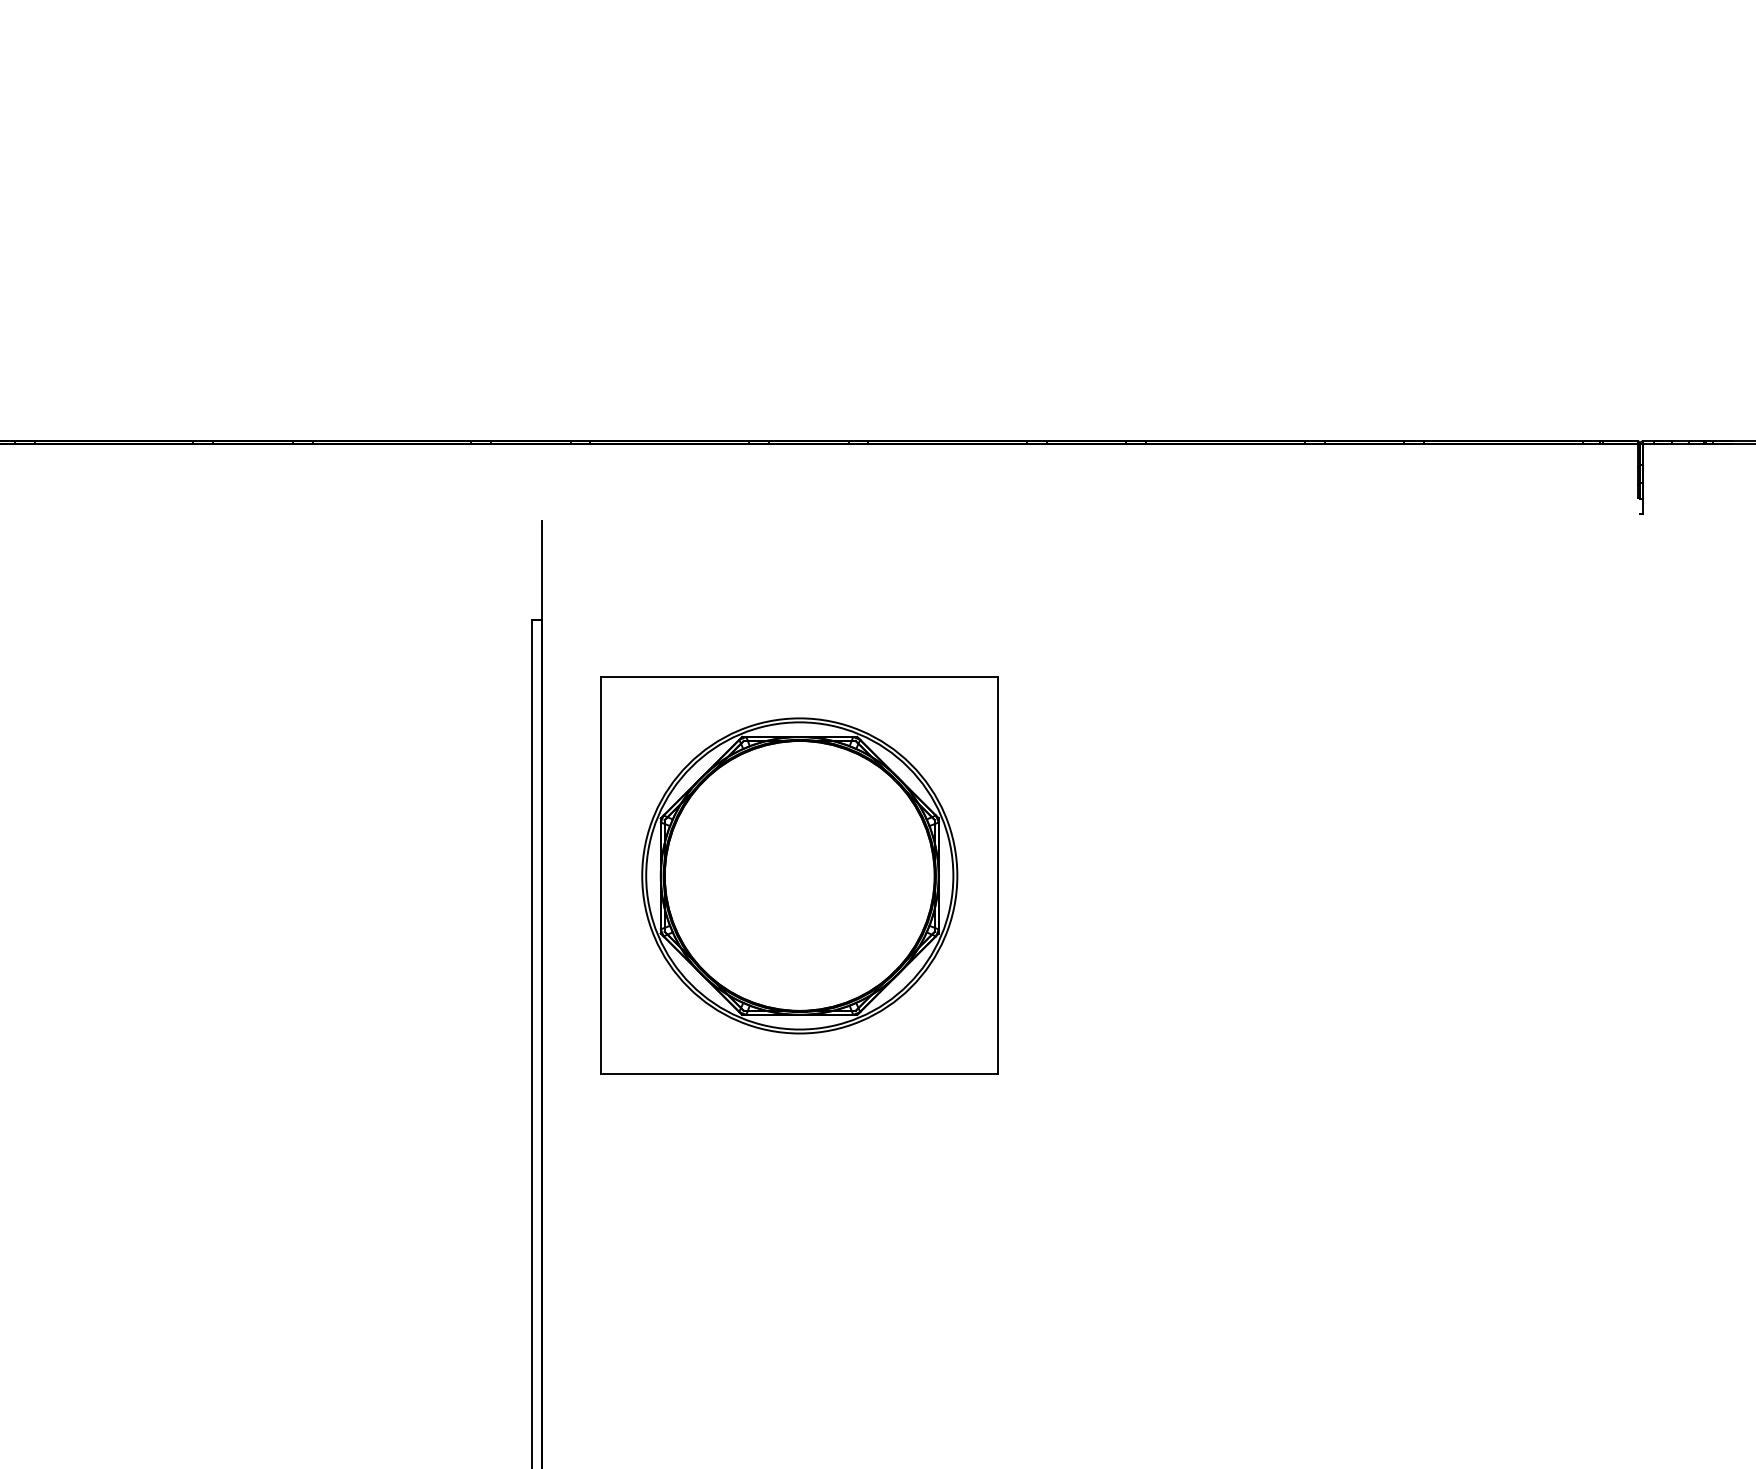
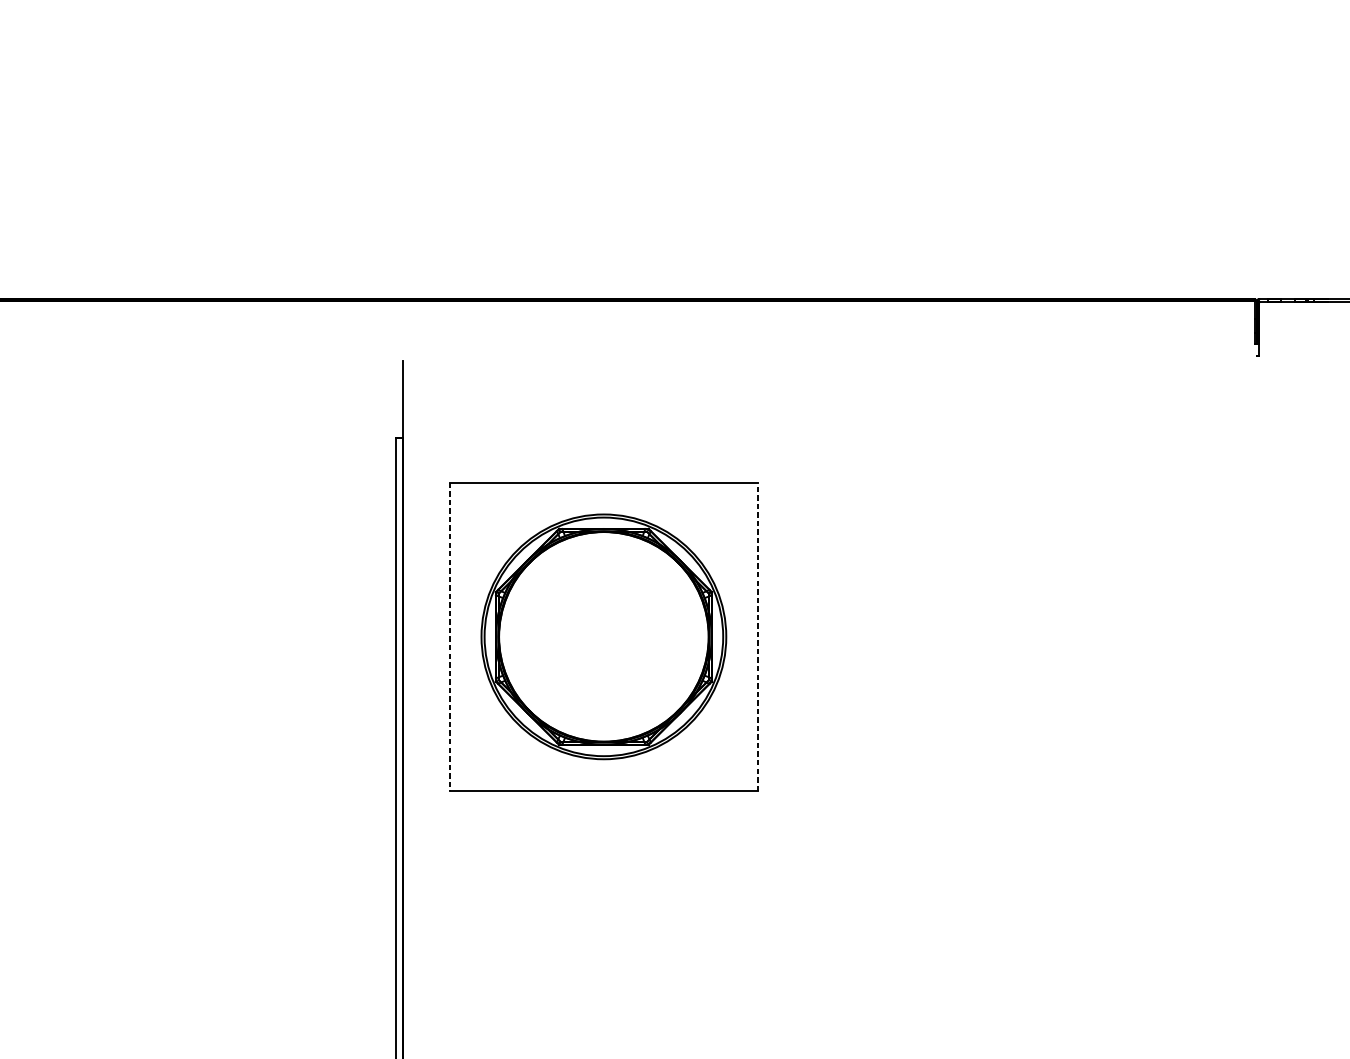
line: (998, 875) -> (758, 636), solid -> dashed
line: (601, 876) -> (449, 637), solid -> dashed

